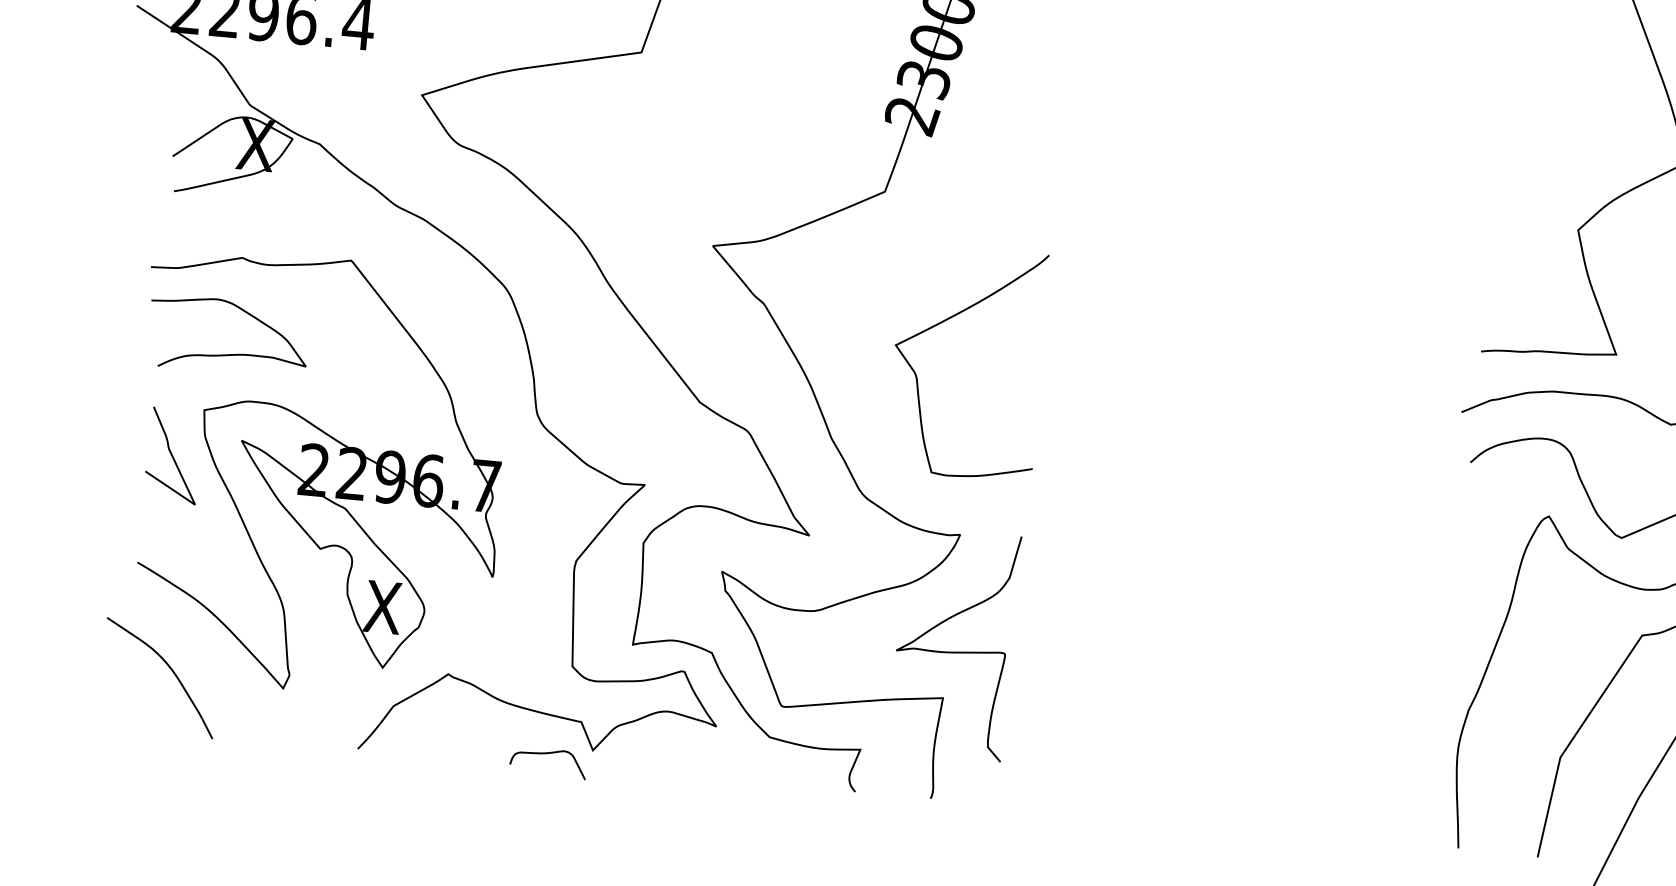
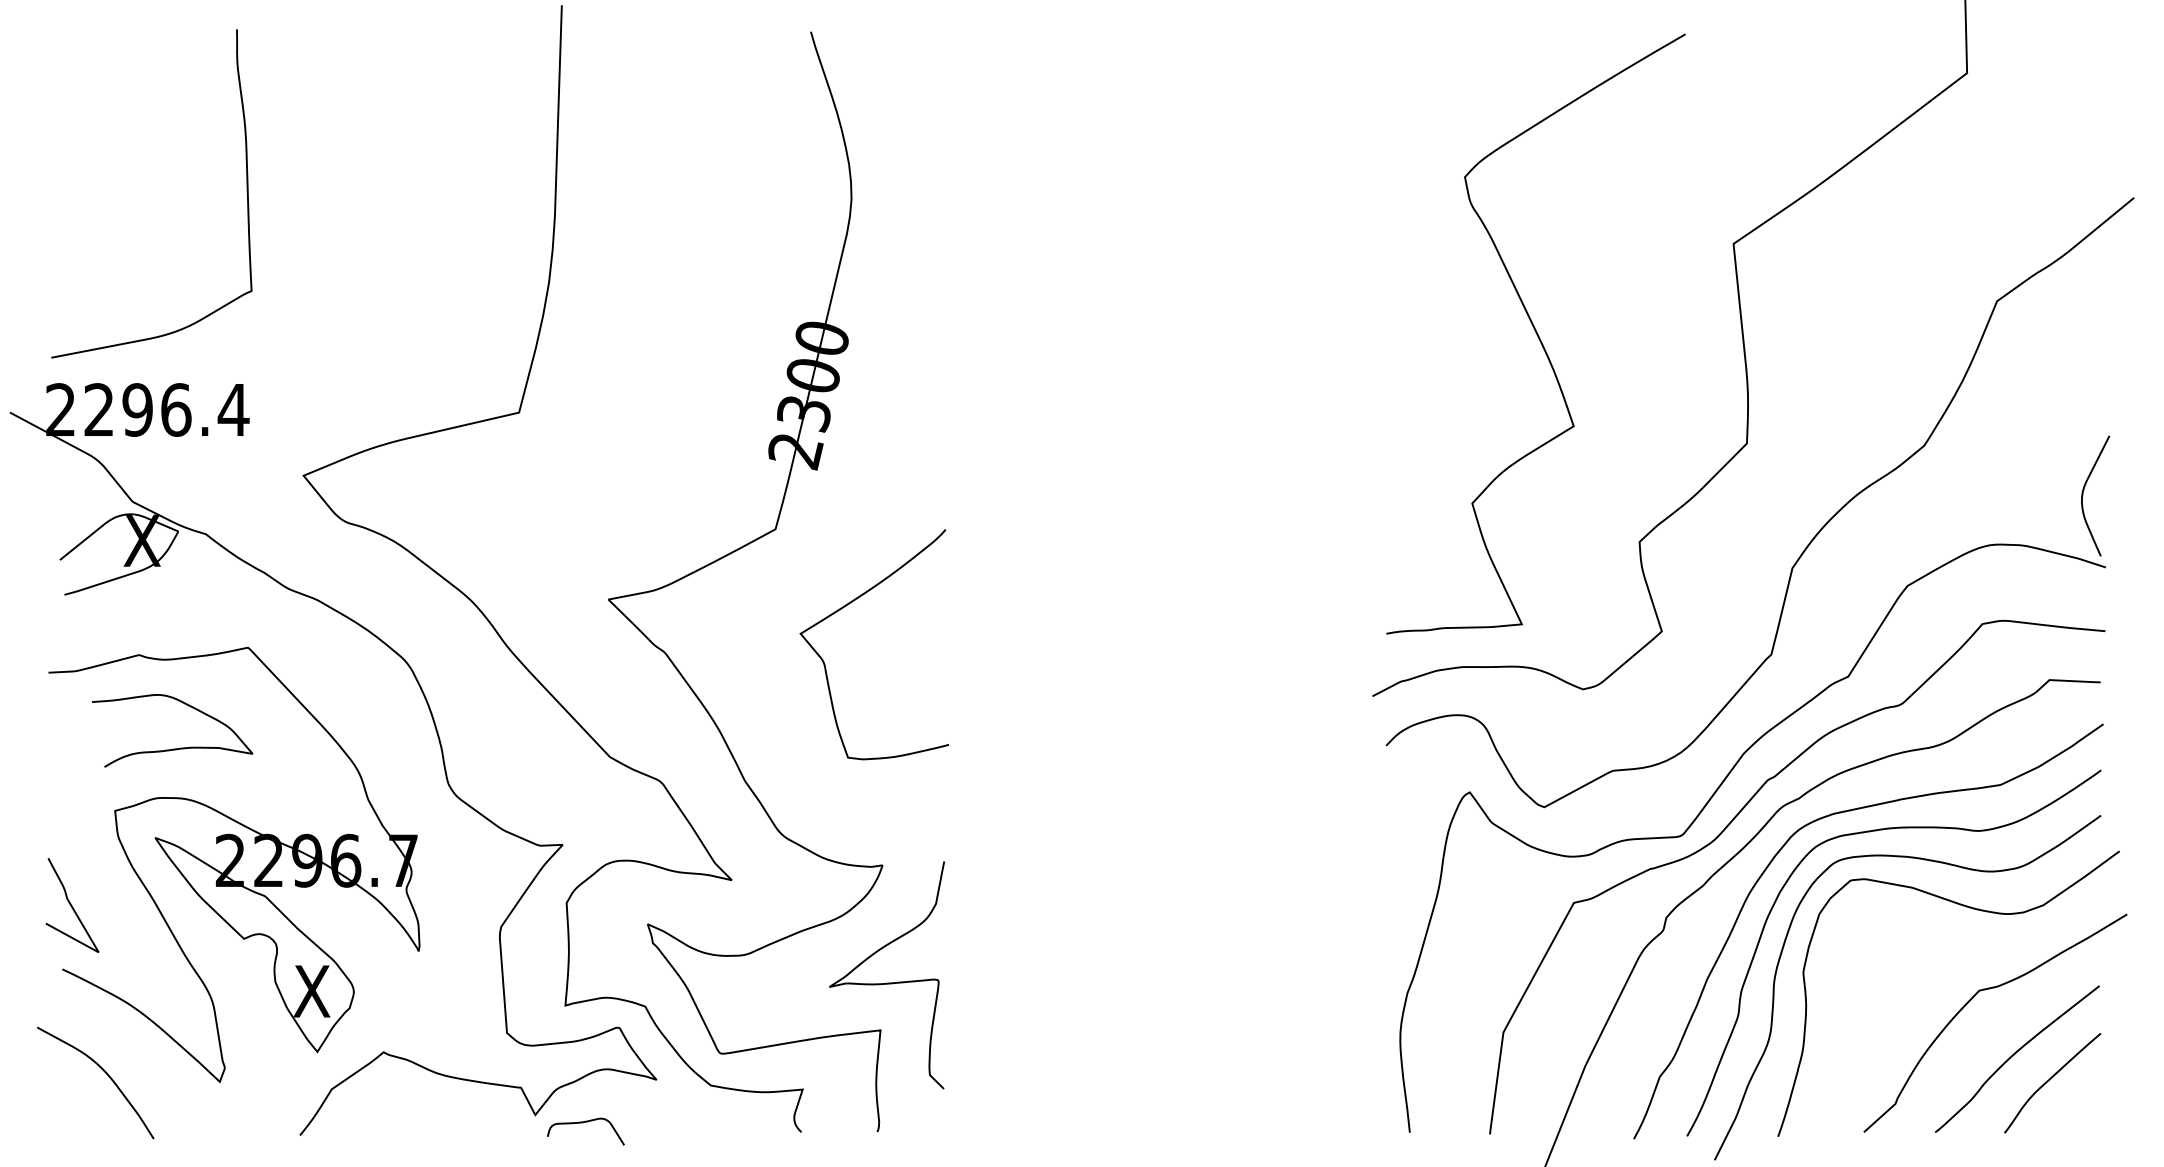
curve: (943, 322) -> (846, 606), moved
curve: (226, 353) -> (172, 748), moved
curve: (173, 455) -> (72, 905), moved
curve: (545, 754) -> (582, 1123), moved

